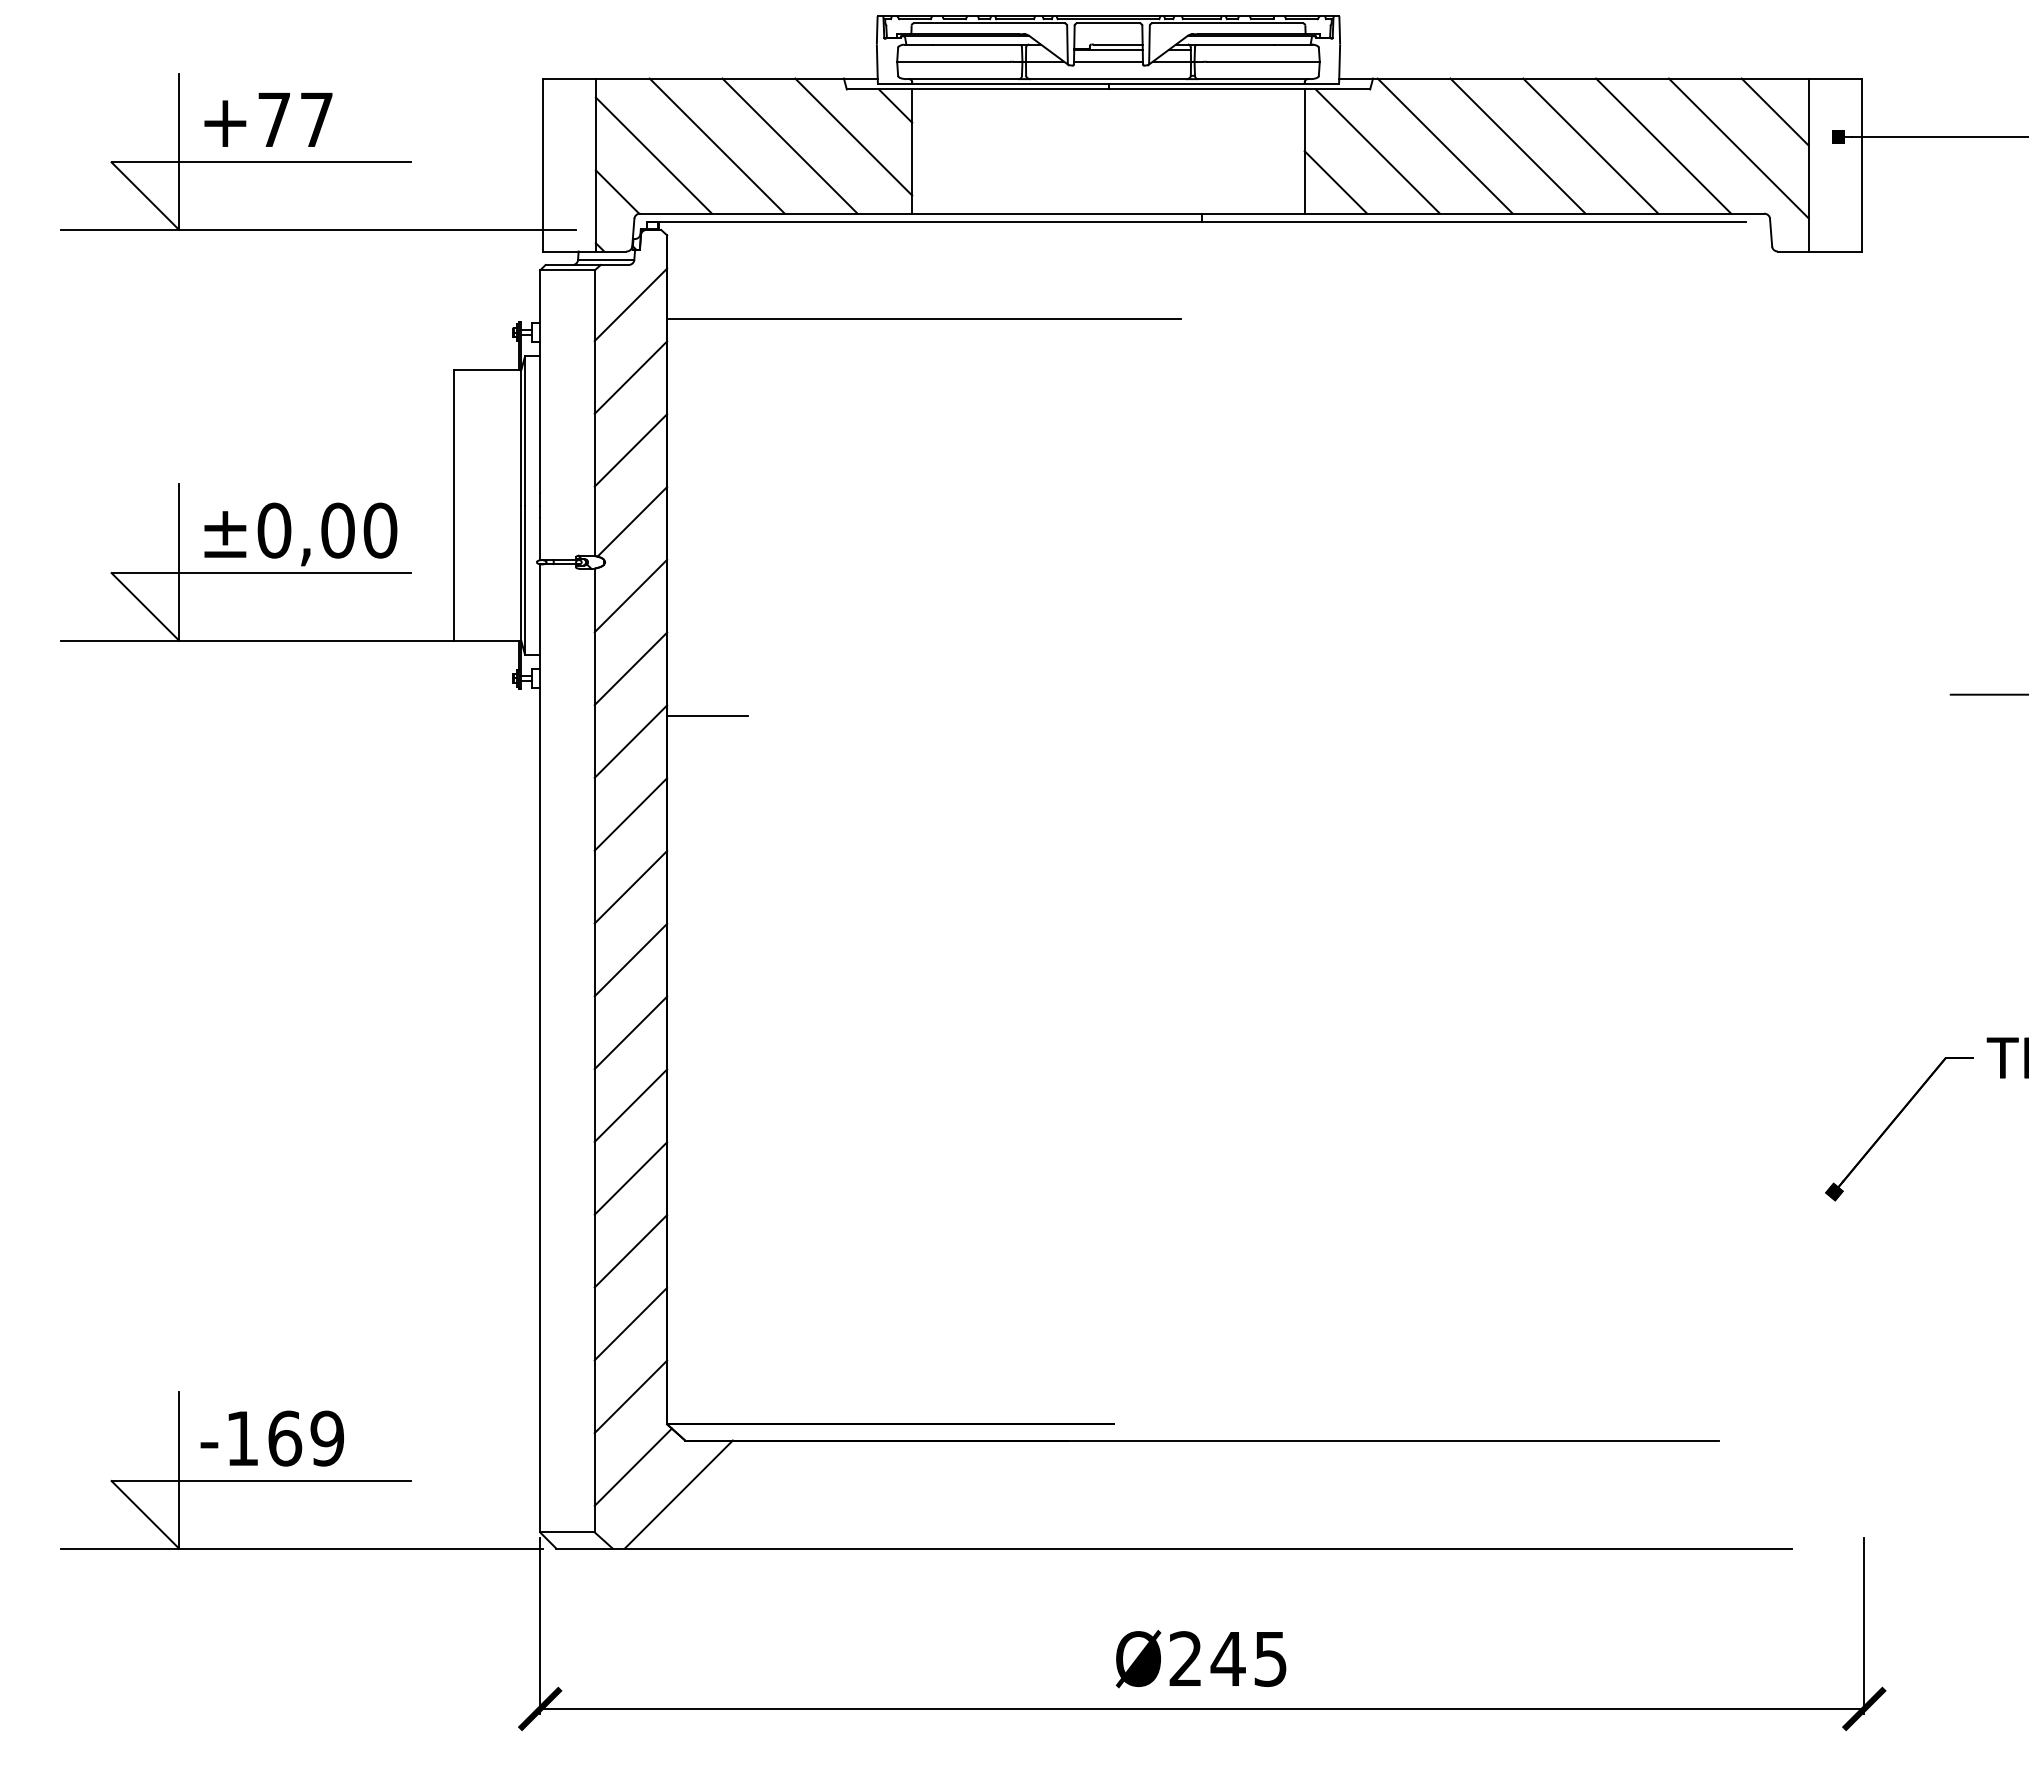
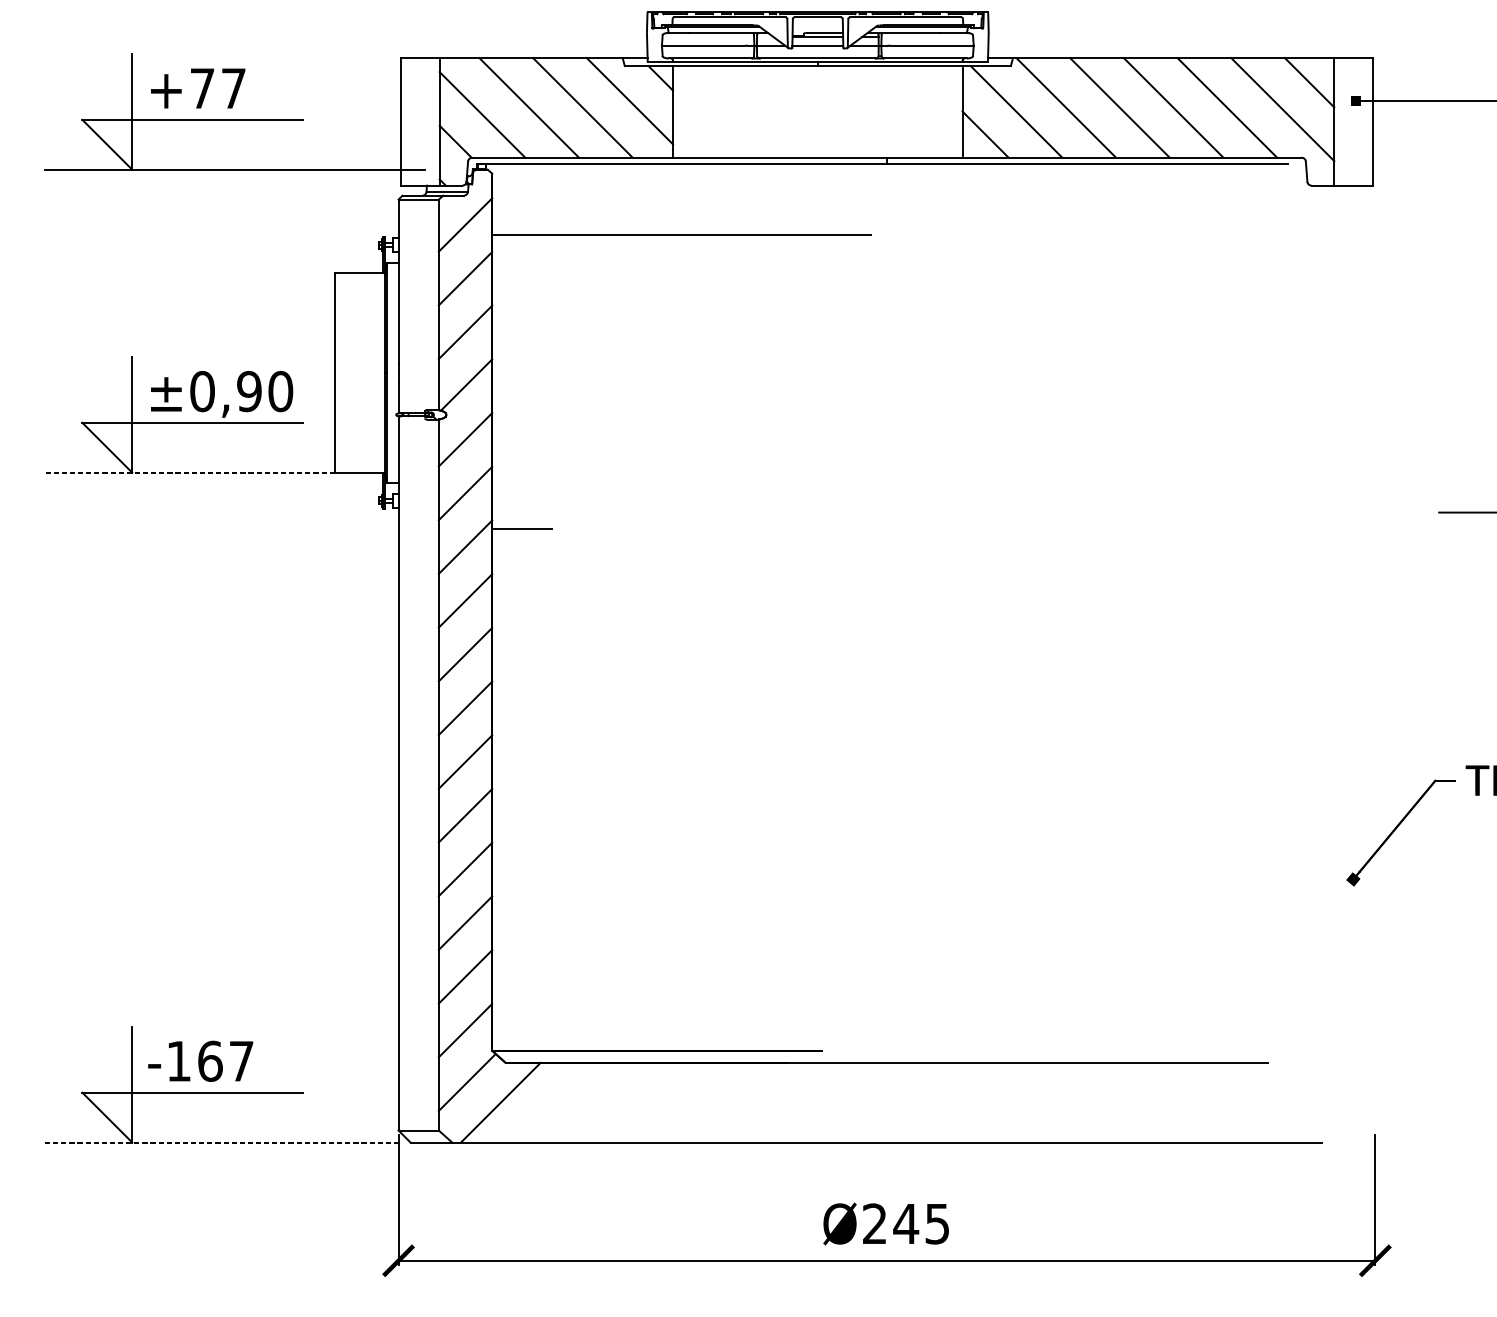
text: (337, 530) -> (249, 391), ±0,00 -> ±0,90
line: (256, 640) -> (189, 472), solid -> dashed
text: (327, 1438) -> (241, 1061), -169 -> -167
line: (301, 1548) -> (222, 1142), solid -> dashed

